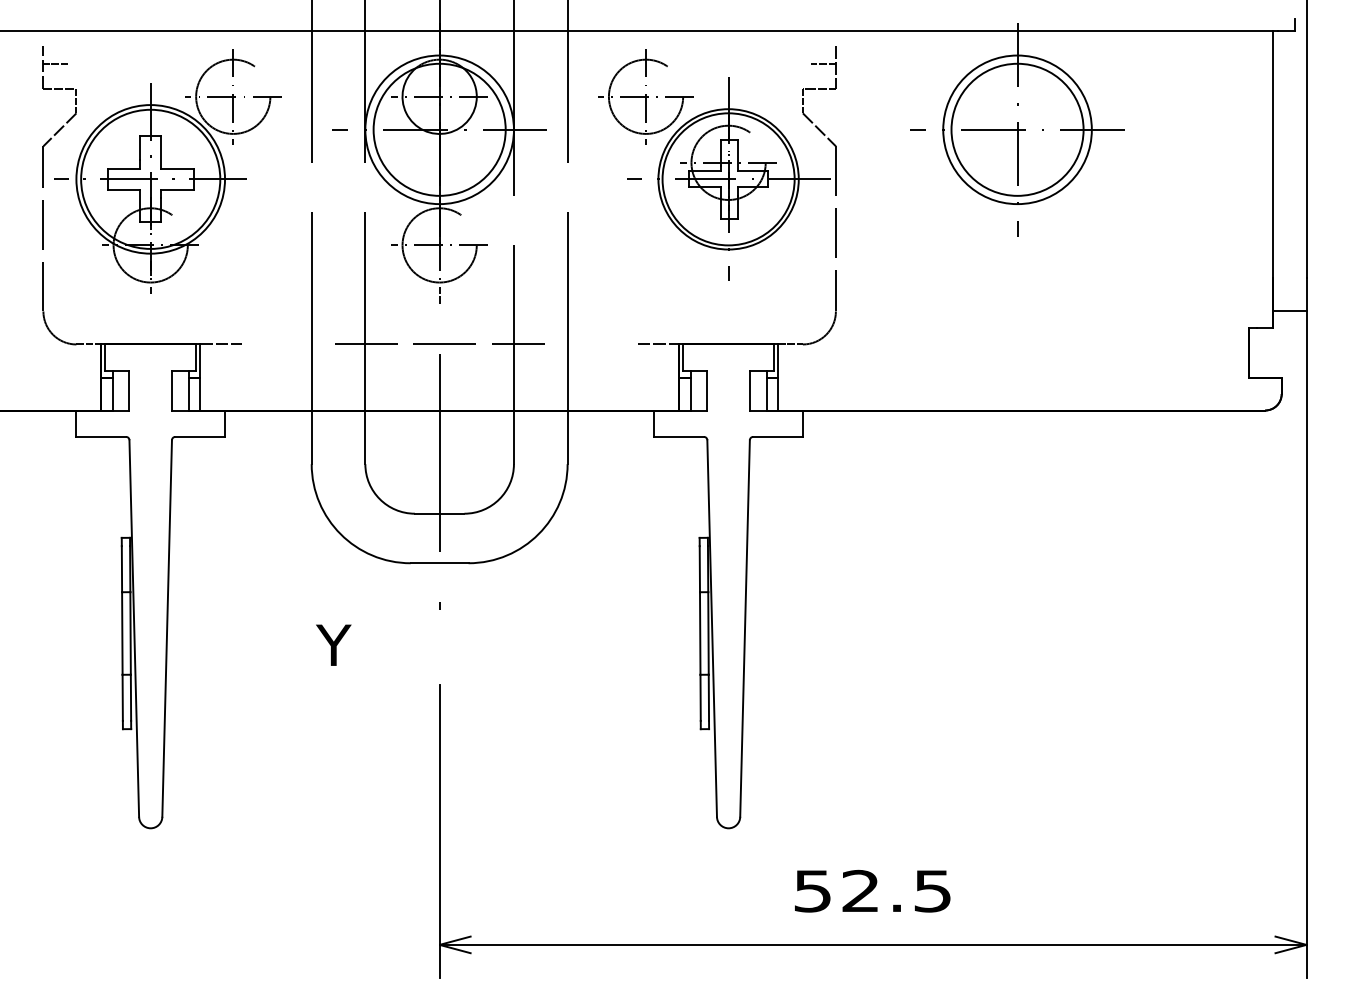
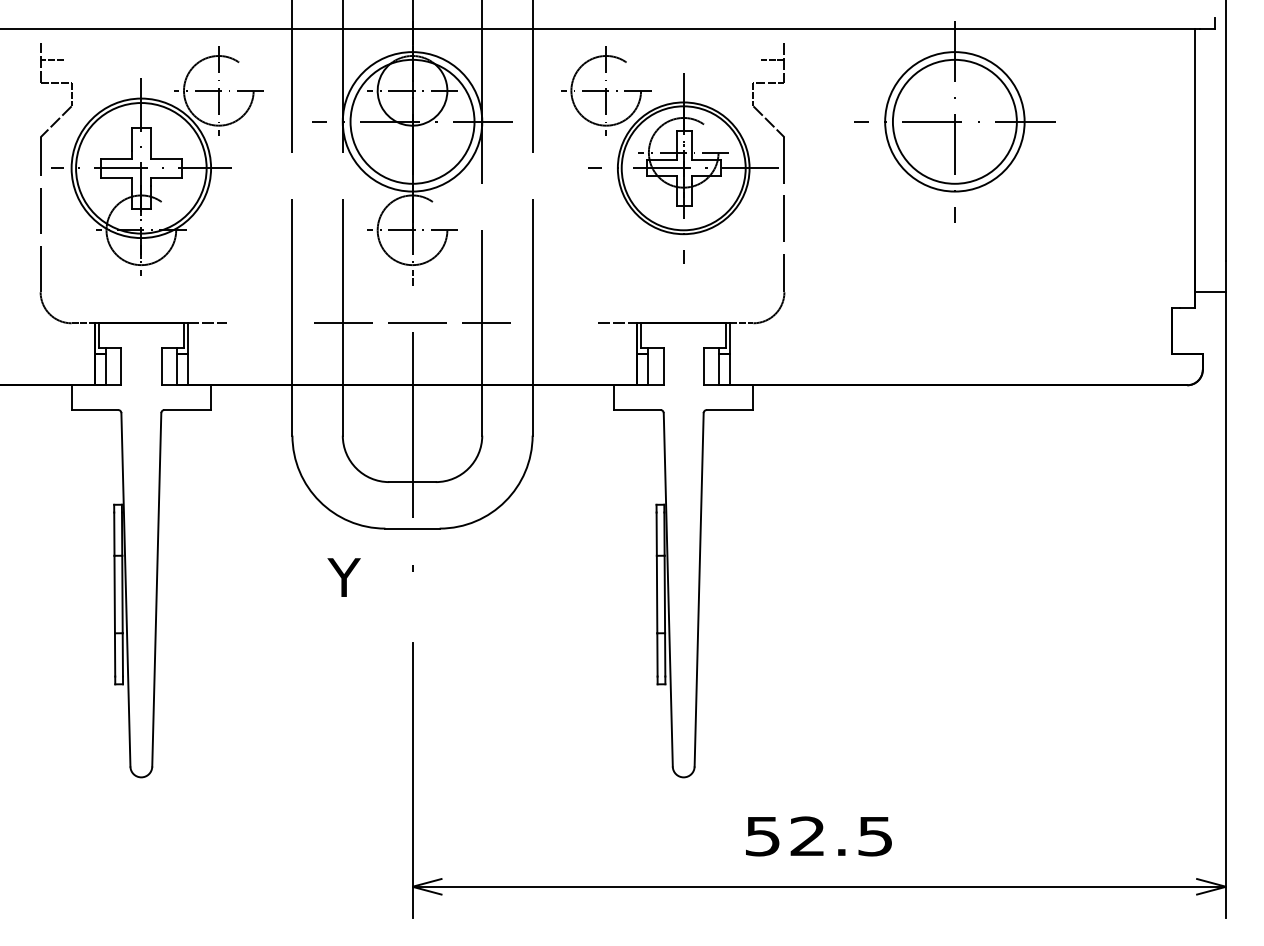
text: (333, 645) -> (343, 577), moved

